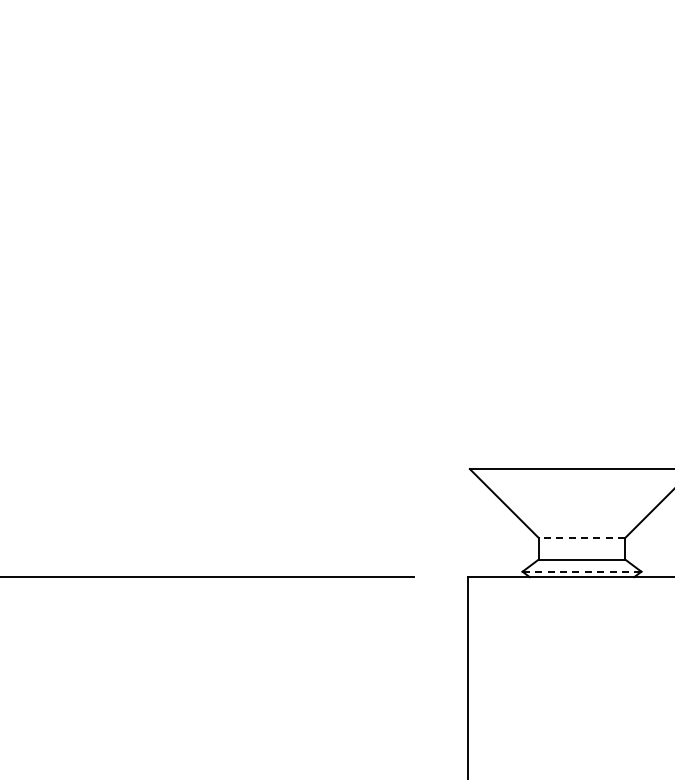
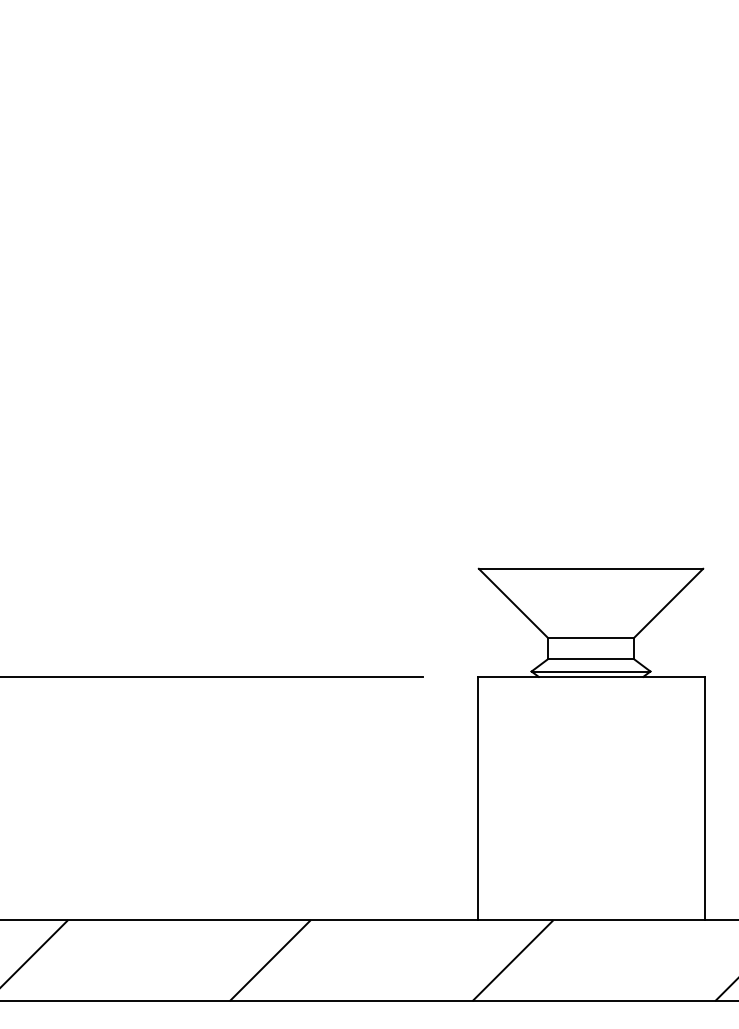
line: (581, 537) -> (590, 637), dashed -> solid
line: (581, 571) -> (590, 671), dashed -> solid

